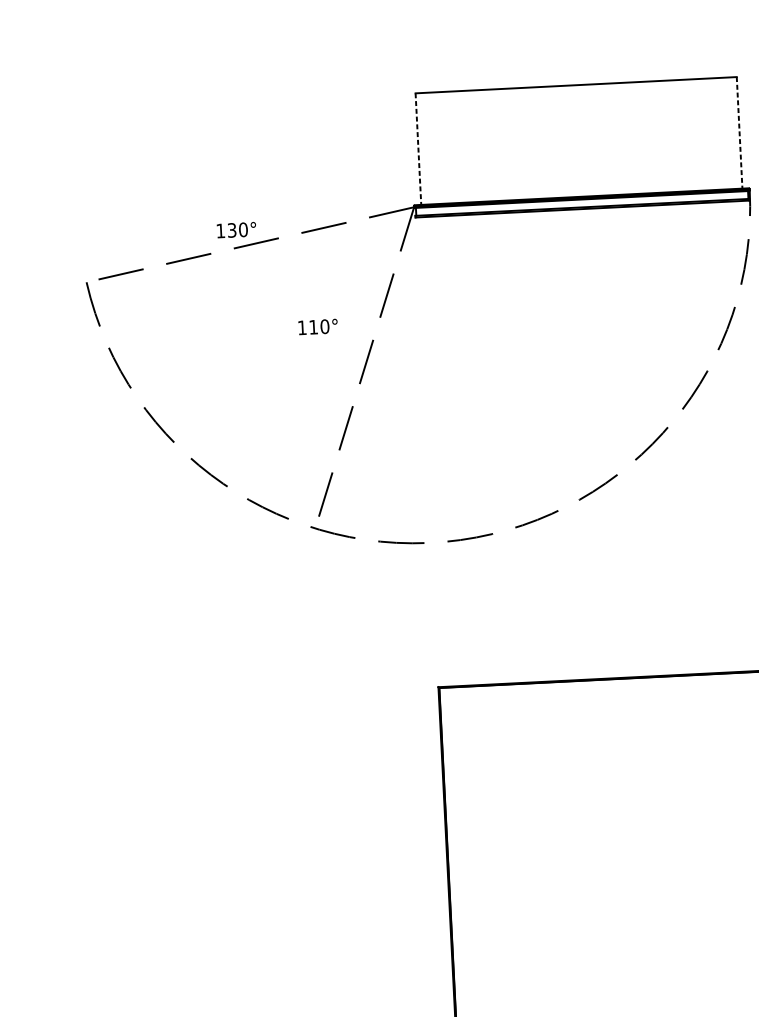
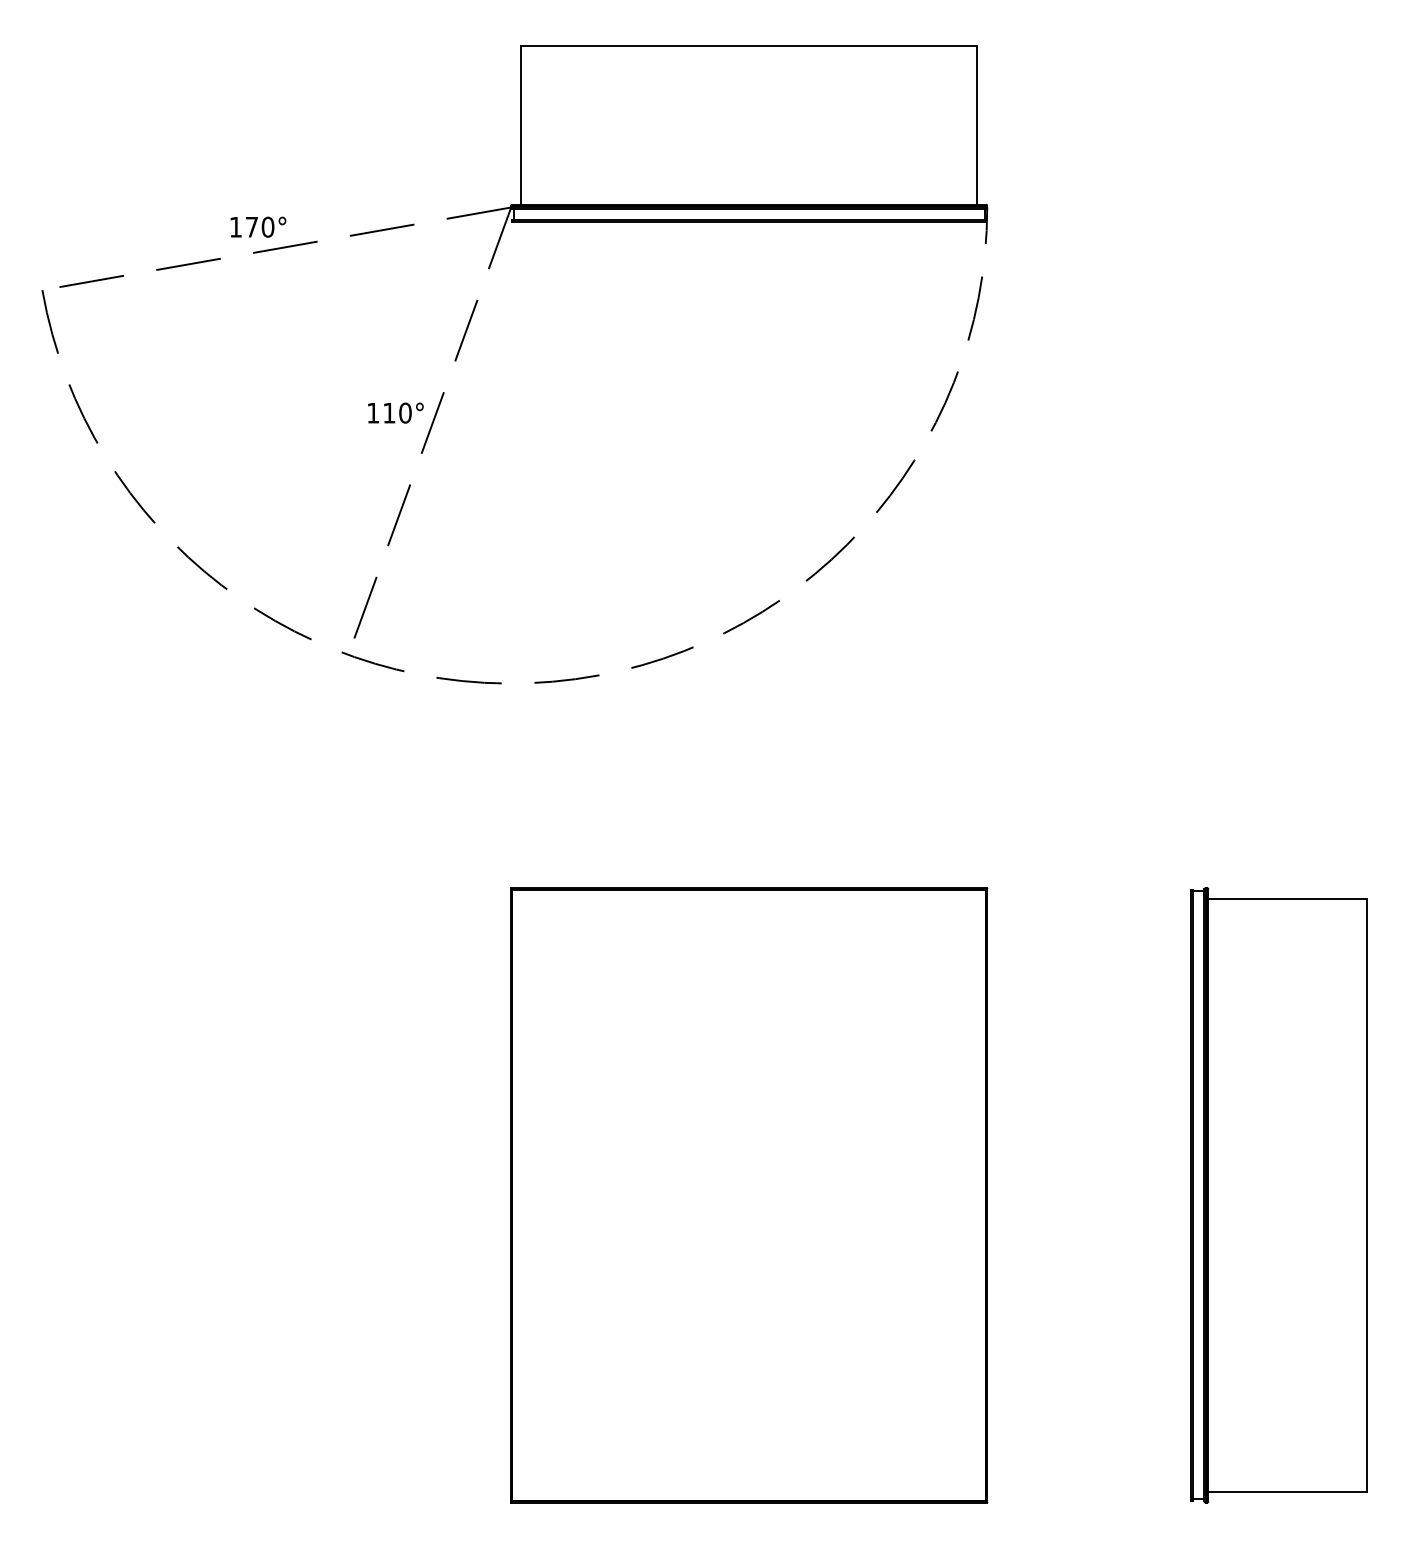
line: (739, 133) -> (977, 126), dashed -> solid
line: (418, 149) -> (521, 126), dashed -> solid
text: (231, 229) -> (251, 226), 130° -> 170°
text: (317, 326) -> (395, 412), moved

